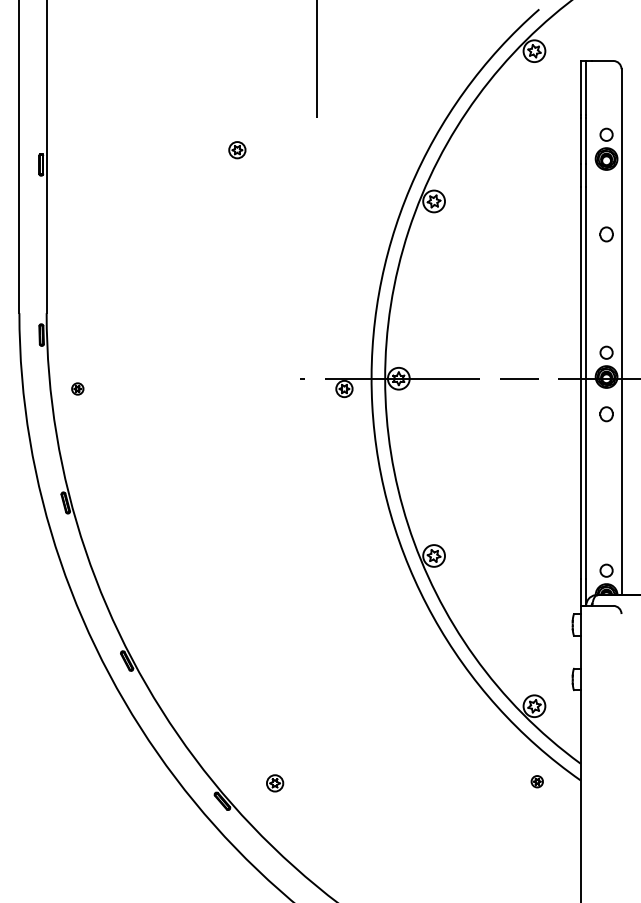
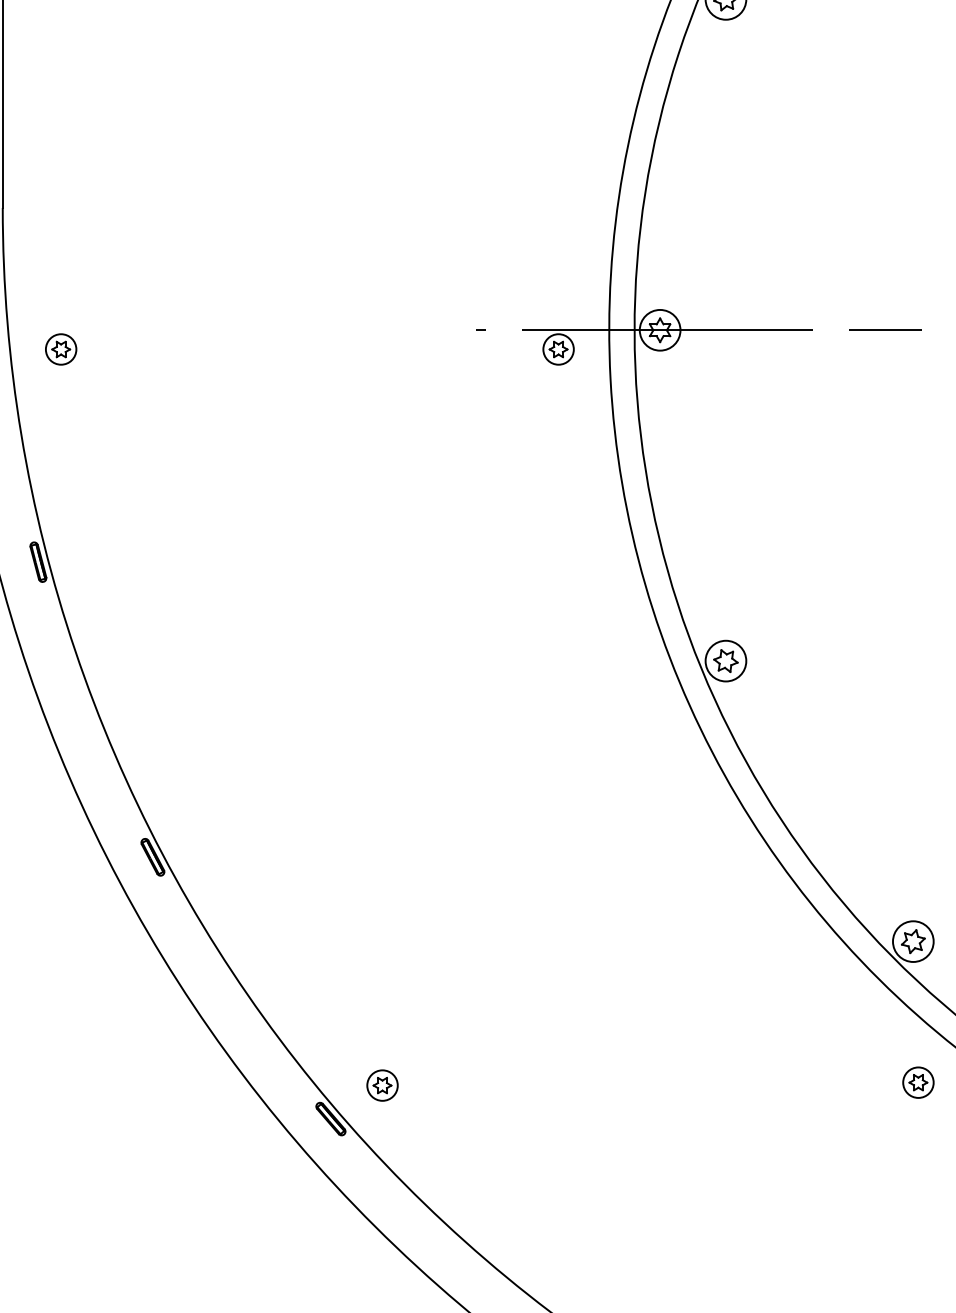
part: (77, 388) -> (60, 348), size x1.43
part: (537, 781) -> (918, 1082), size x1.43
part: (275, 783) -> (383, 1085), moved

